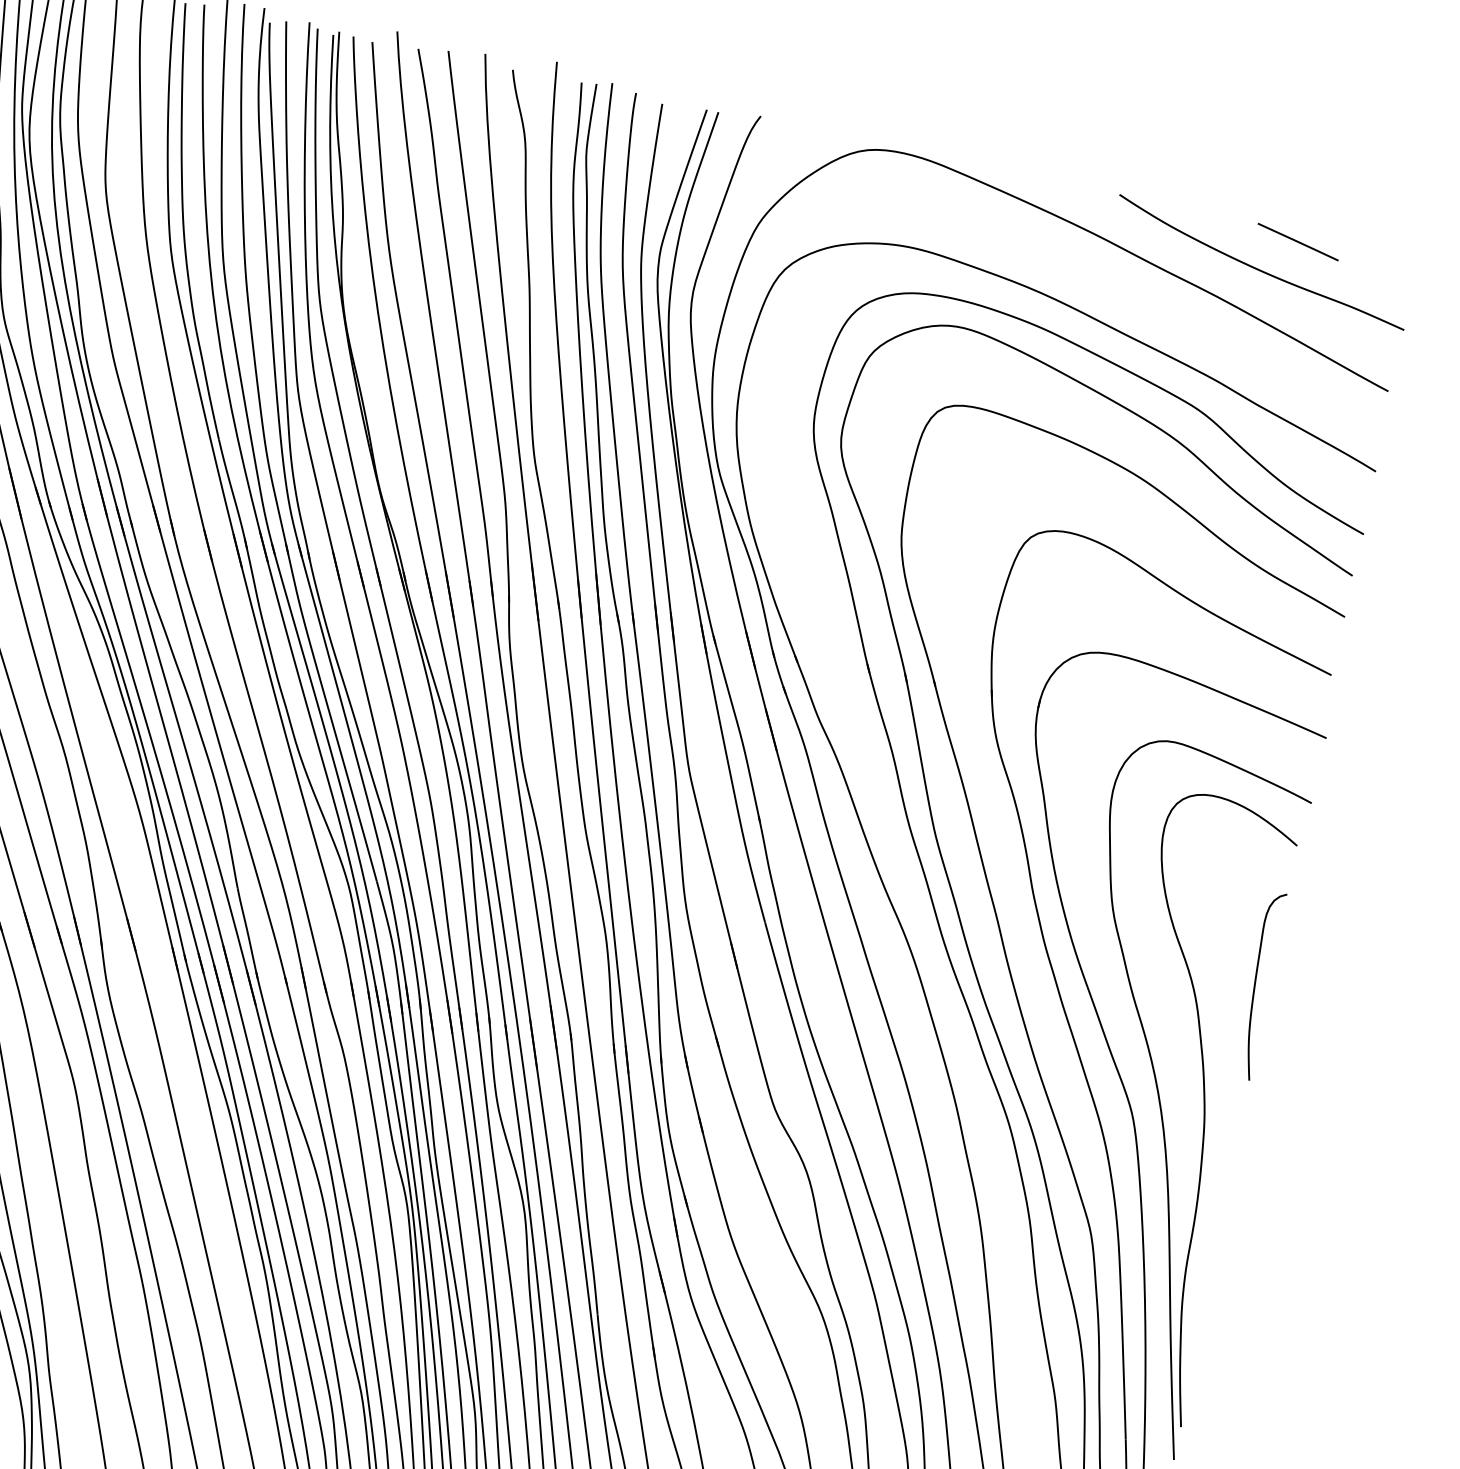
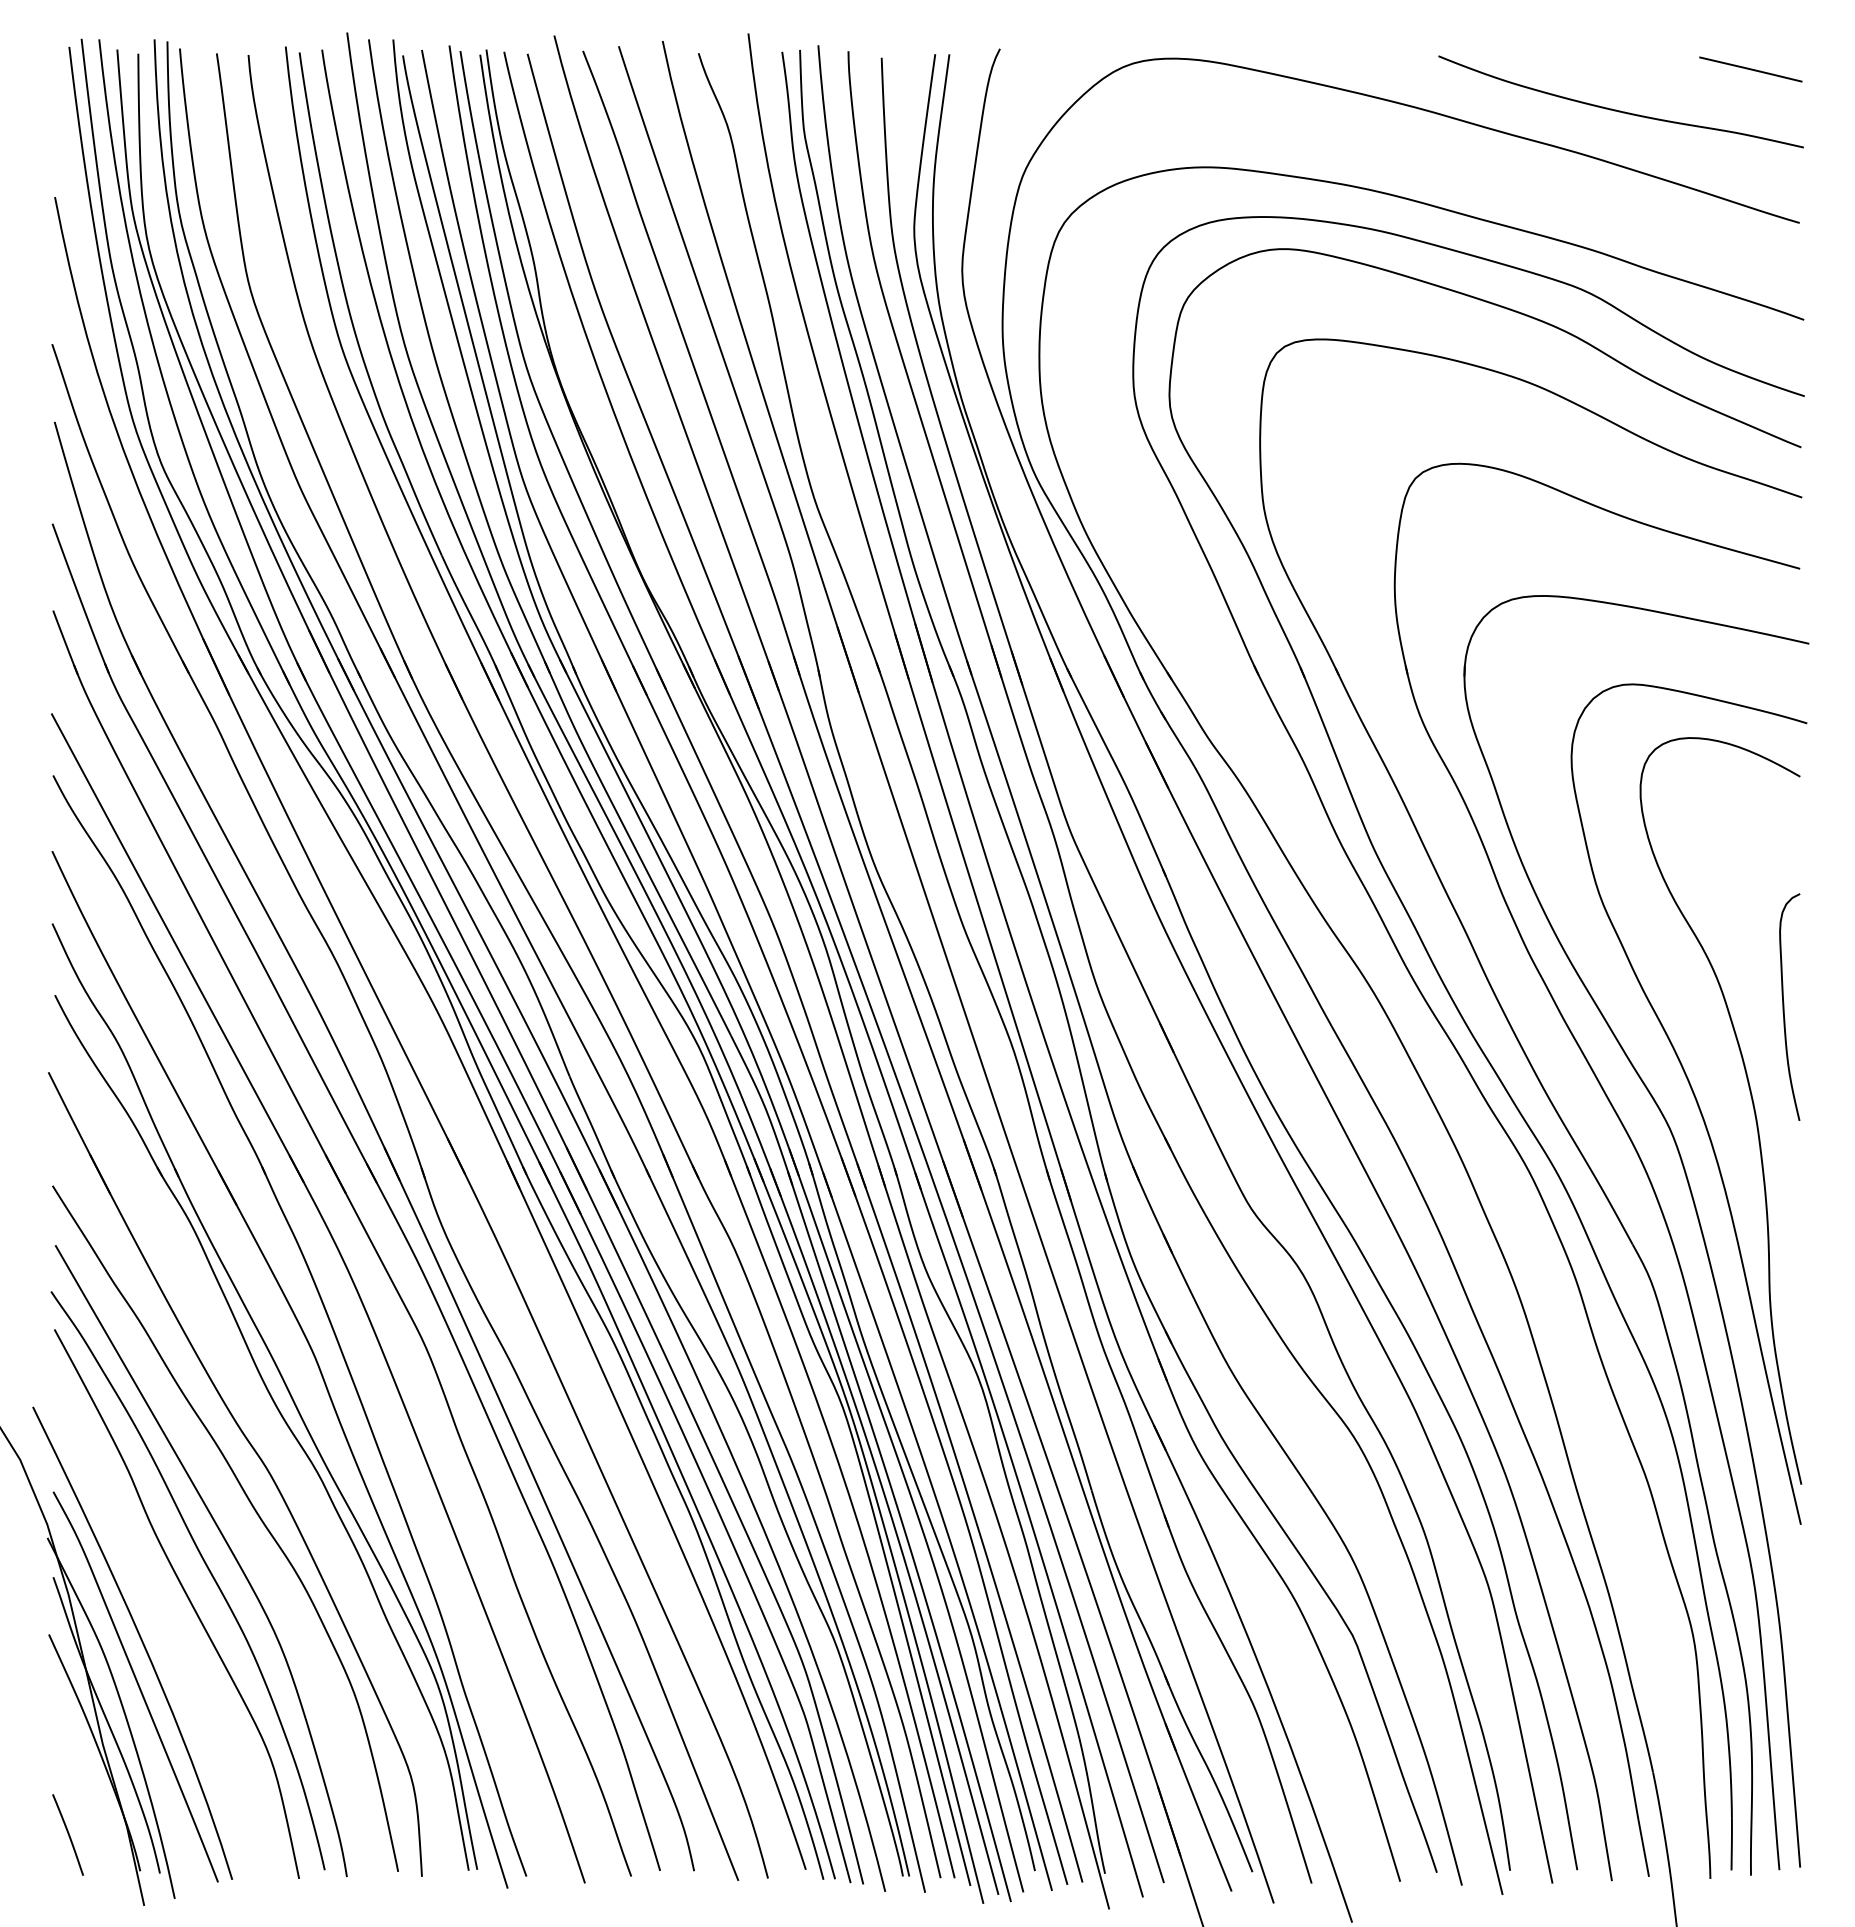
line: (1297, 242) -> (1750, 69), moved
curve: (1255, 984) -> (1784, 1006), moved

